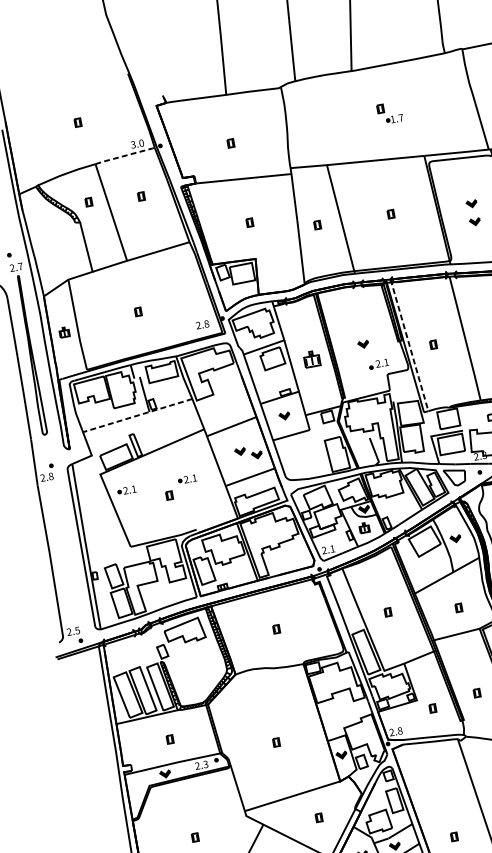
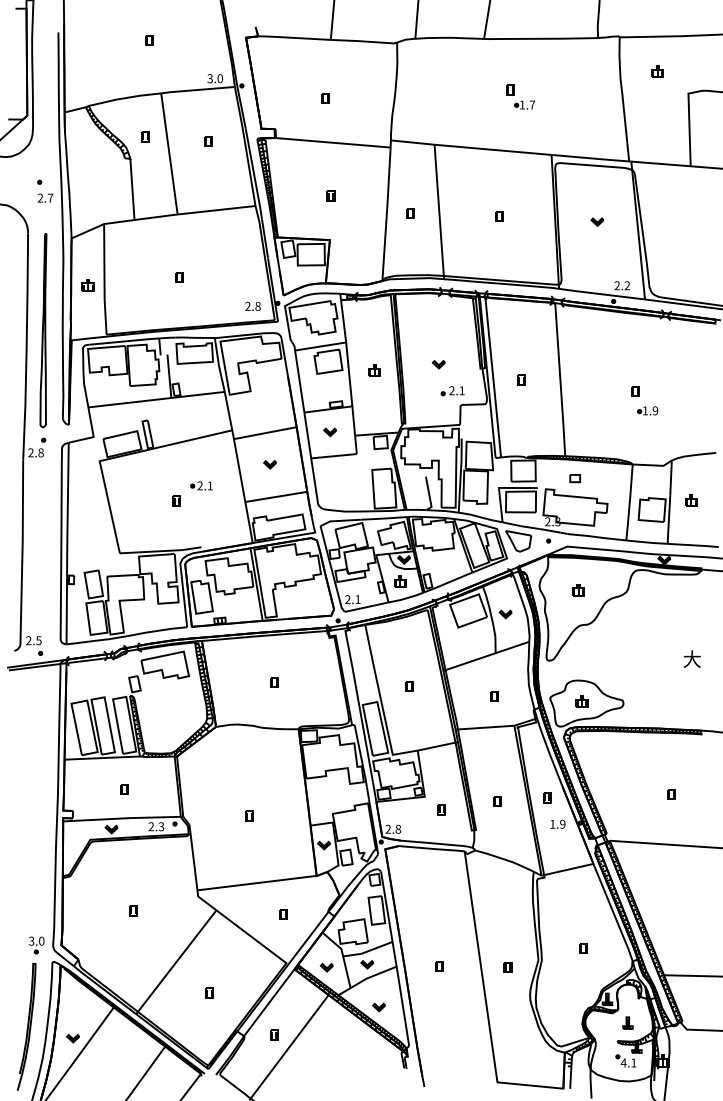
line: (124, 155) -> (197, 89), dashed -> solid
part: (475, 221) -> (597, 243), removed
line: (408, 344) -> (492, 374), dashed -> solid
part: (30, 355) -> (43, 330), moved
part: (311, 358) -> (374, 370), size x0.62
line: (137, 415) -> (156, 399), dashed -> solid
part: (256, 455) -> (288, 472), removed
part: (126, 490) -> (127, 485), removed

